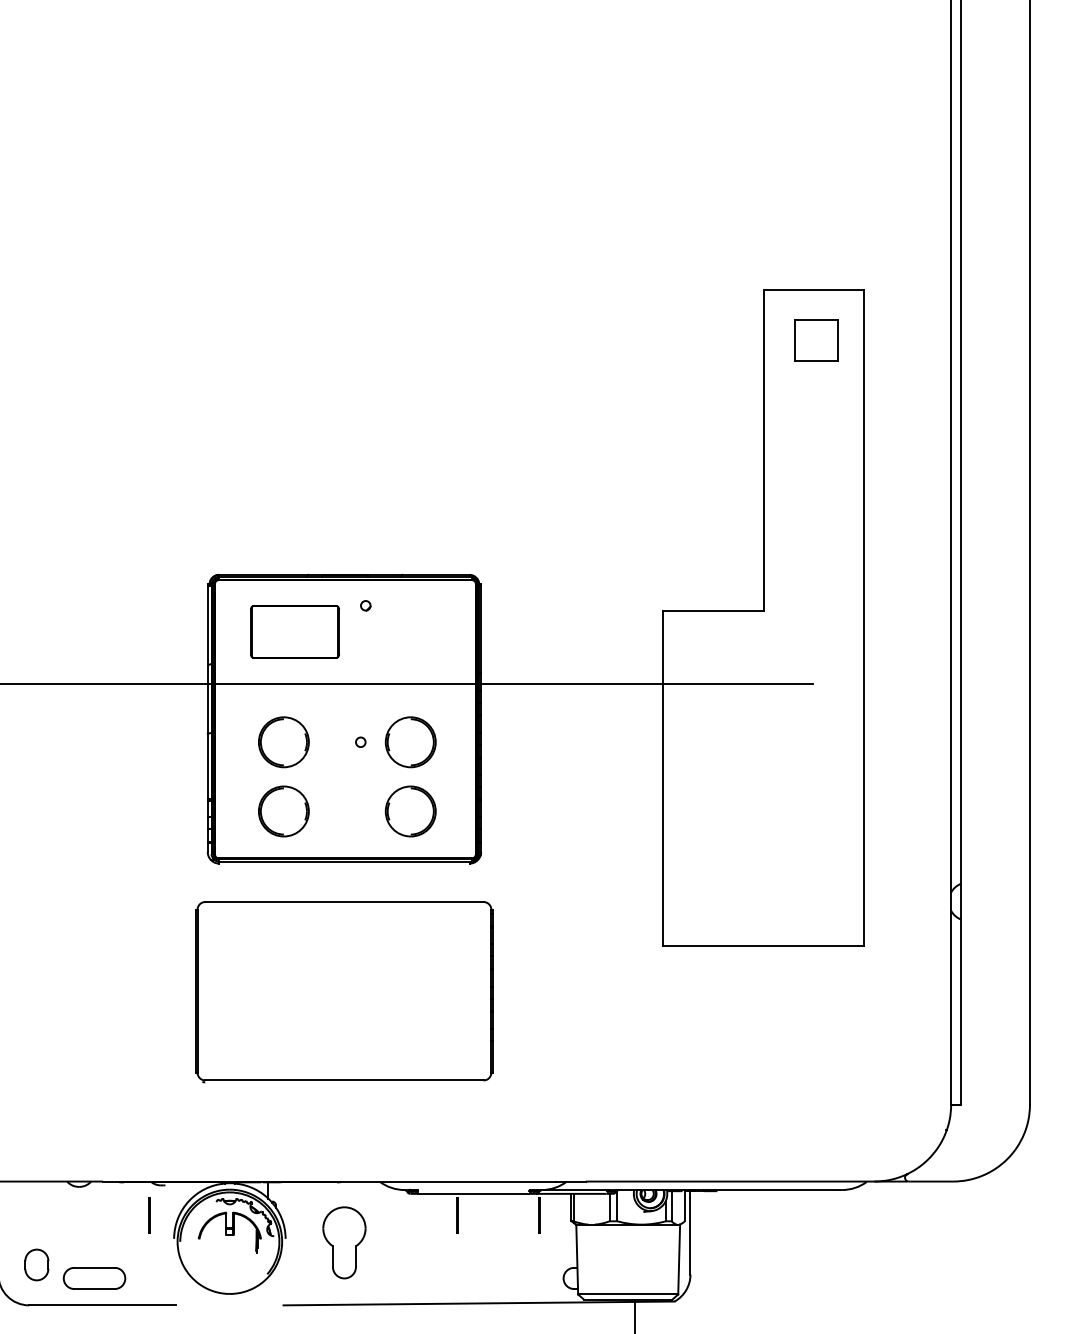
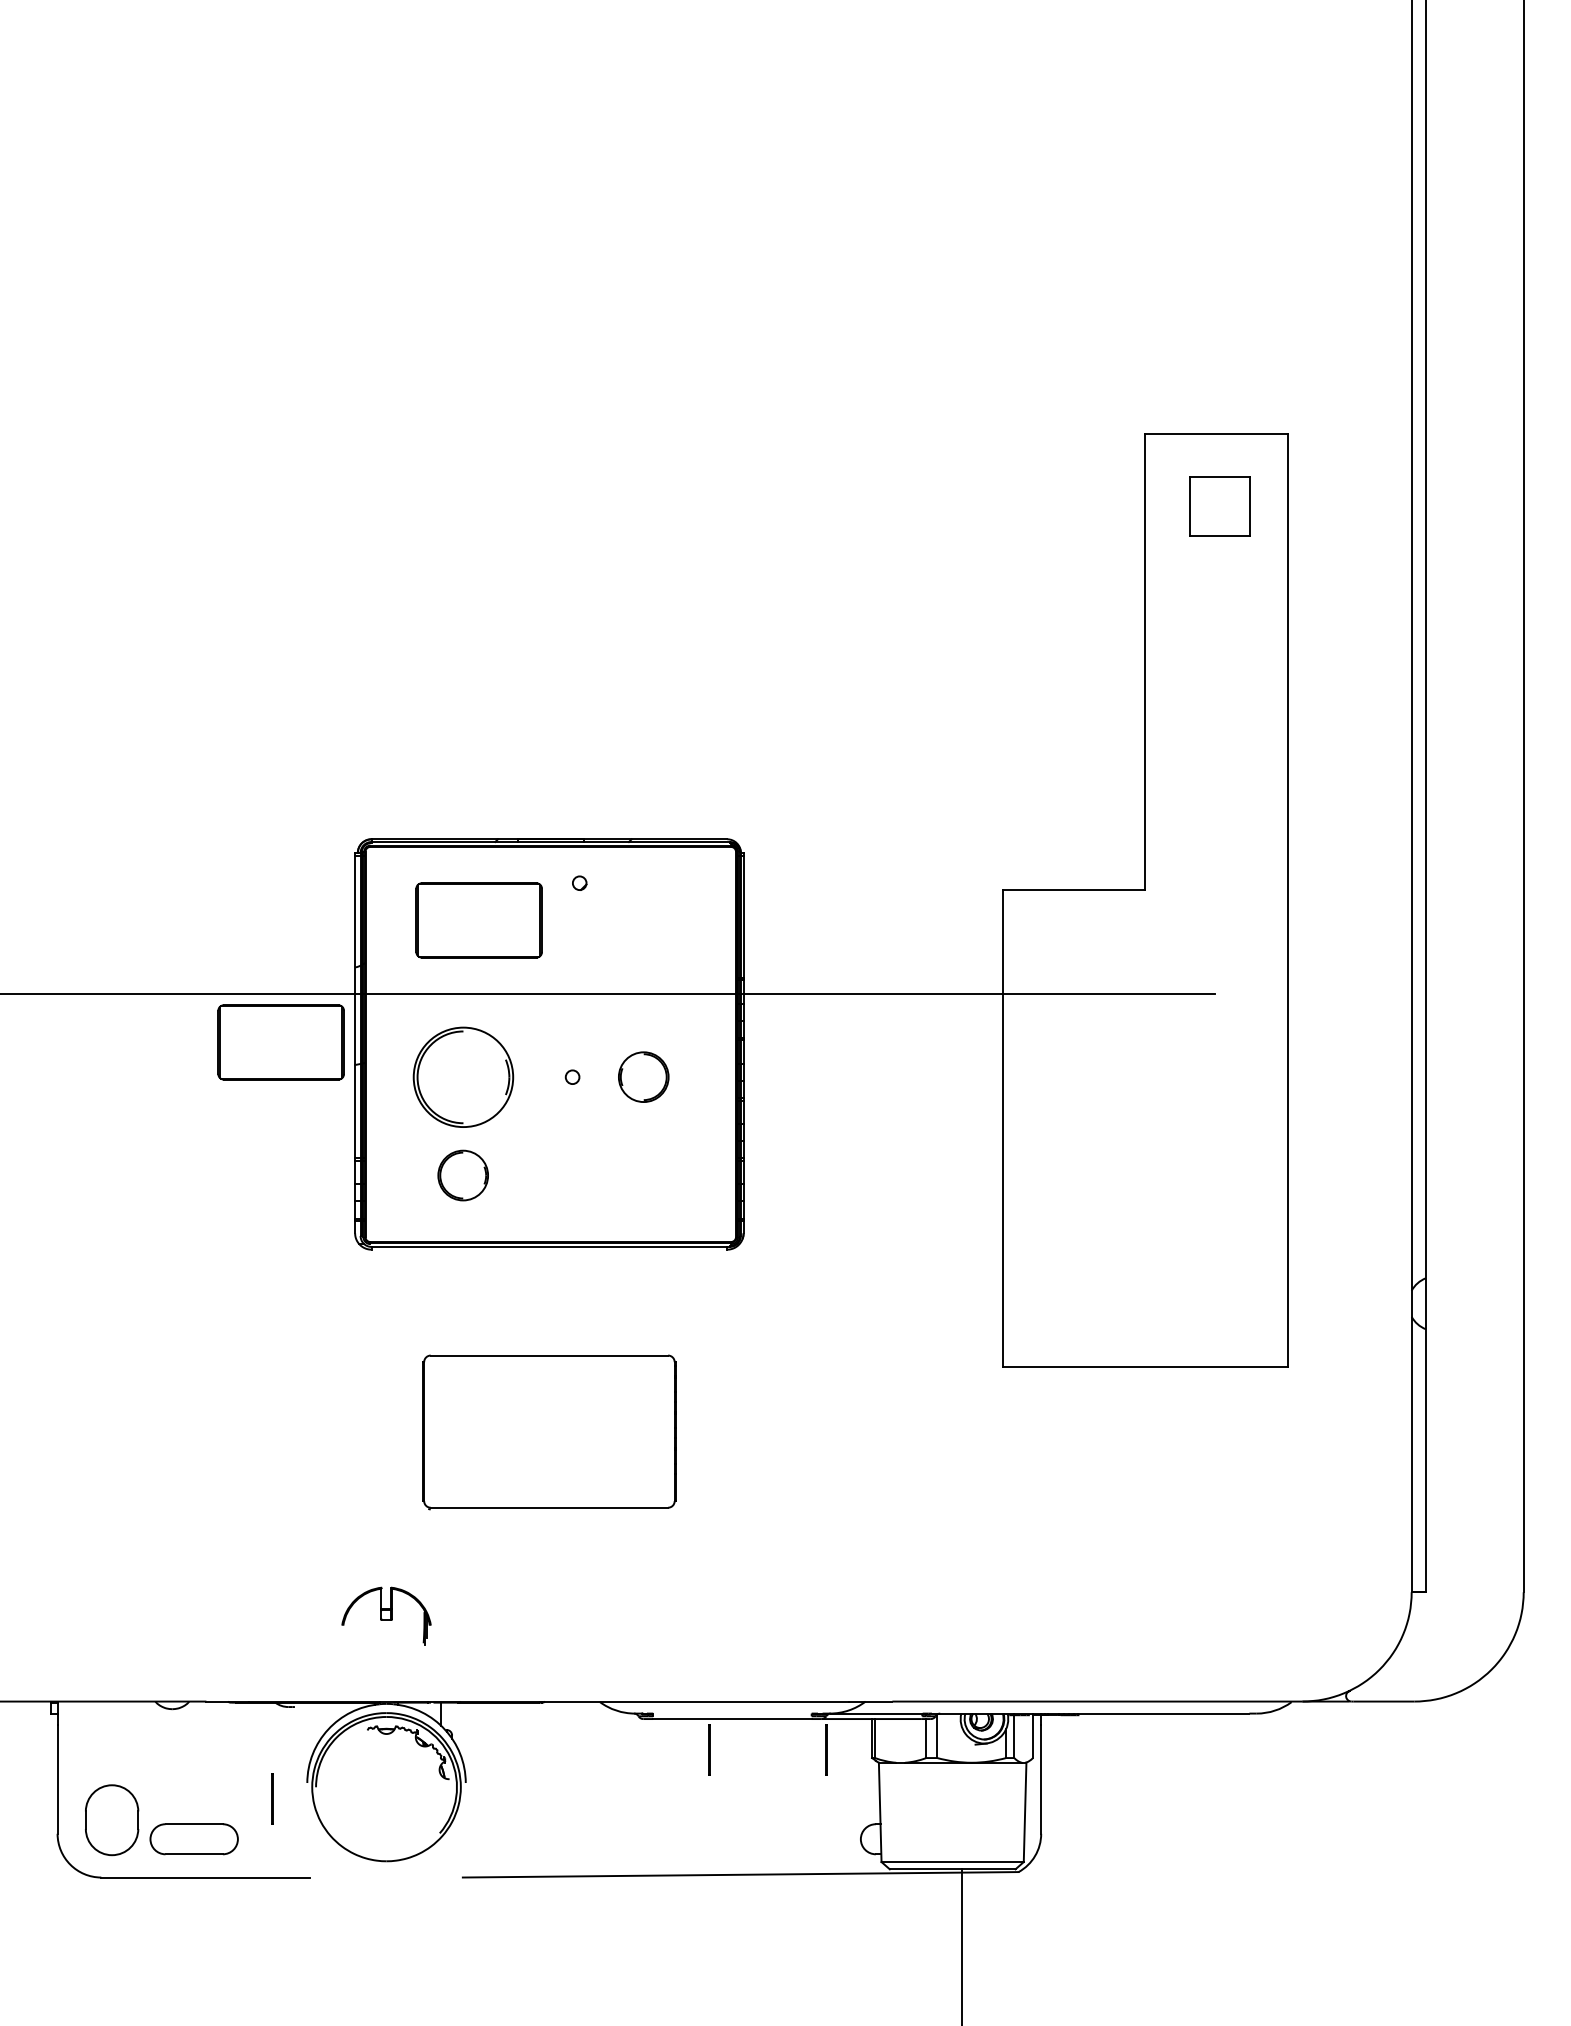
part: (155, 717) -> (280, 1042), added
part: (283, 741) -> (462, 1076), size x1.4
part: (410, 741) -> (643, 1076), size x0.7
part: (283, 811) -> (462, 1175), size x0.7
part: (410, 811) -> (643, 1175), removed
part: (344, 992) -> (549, 1432), size x0.6
line: (149, 1215) -> (272, 1798), moved
part: (229, 1232) -> (386, 1615), moved
part: (344, 1242) -> (549, 1788), removed
part: (37, 1264) -> (112, 1819), size x1.6

